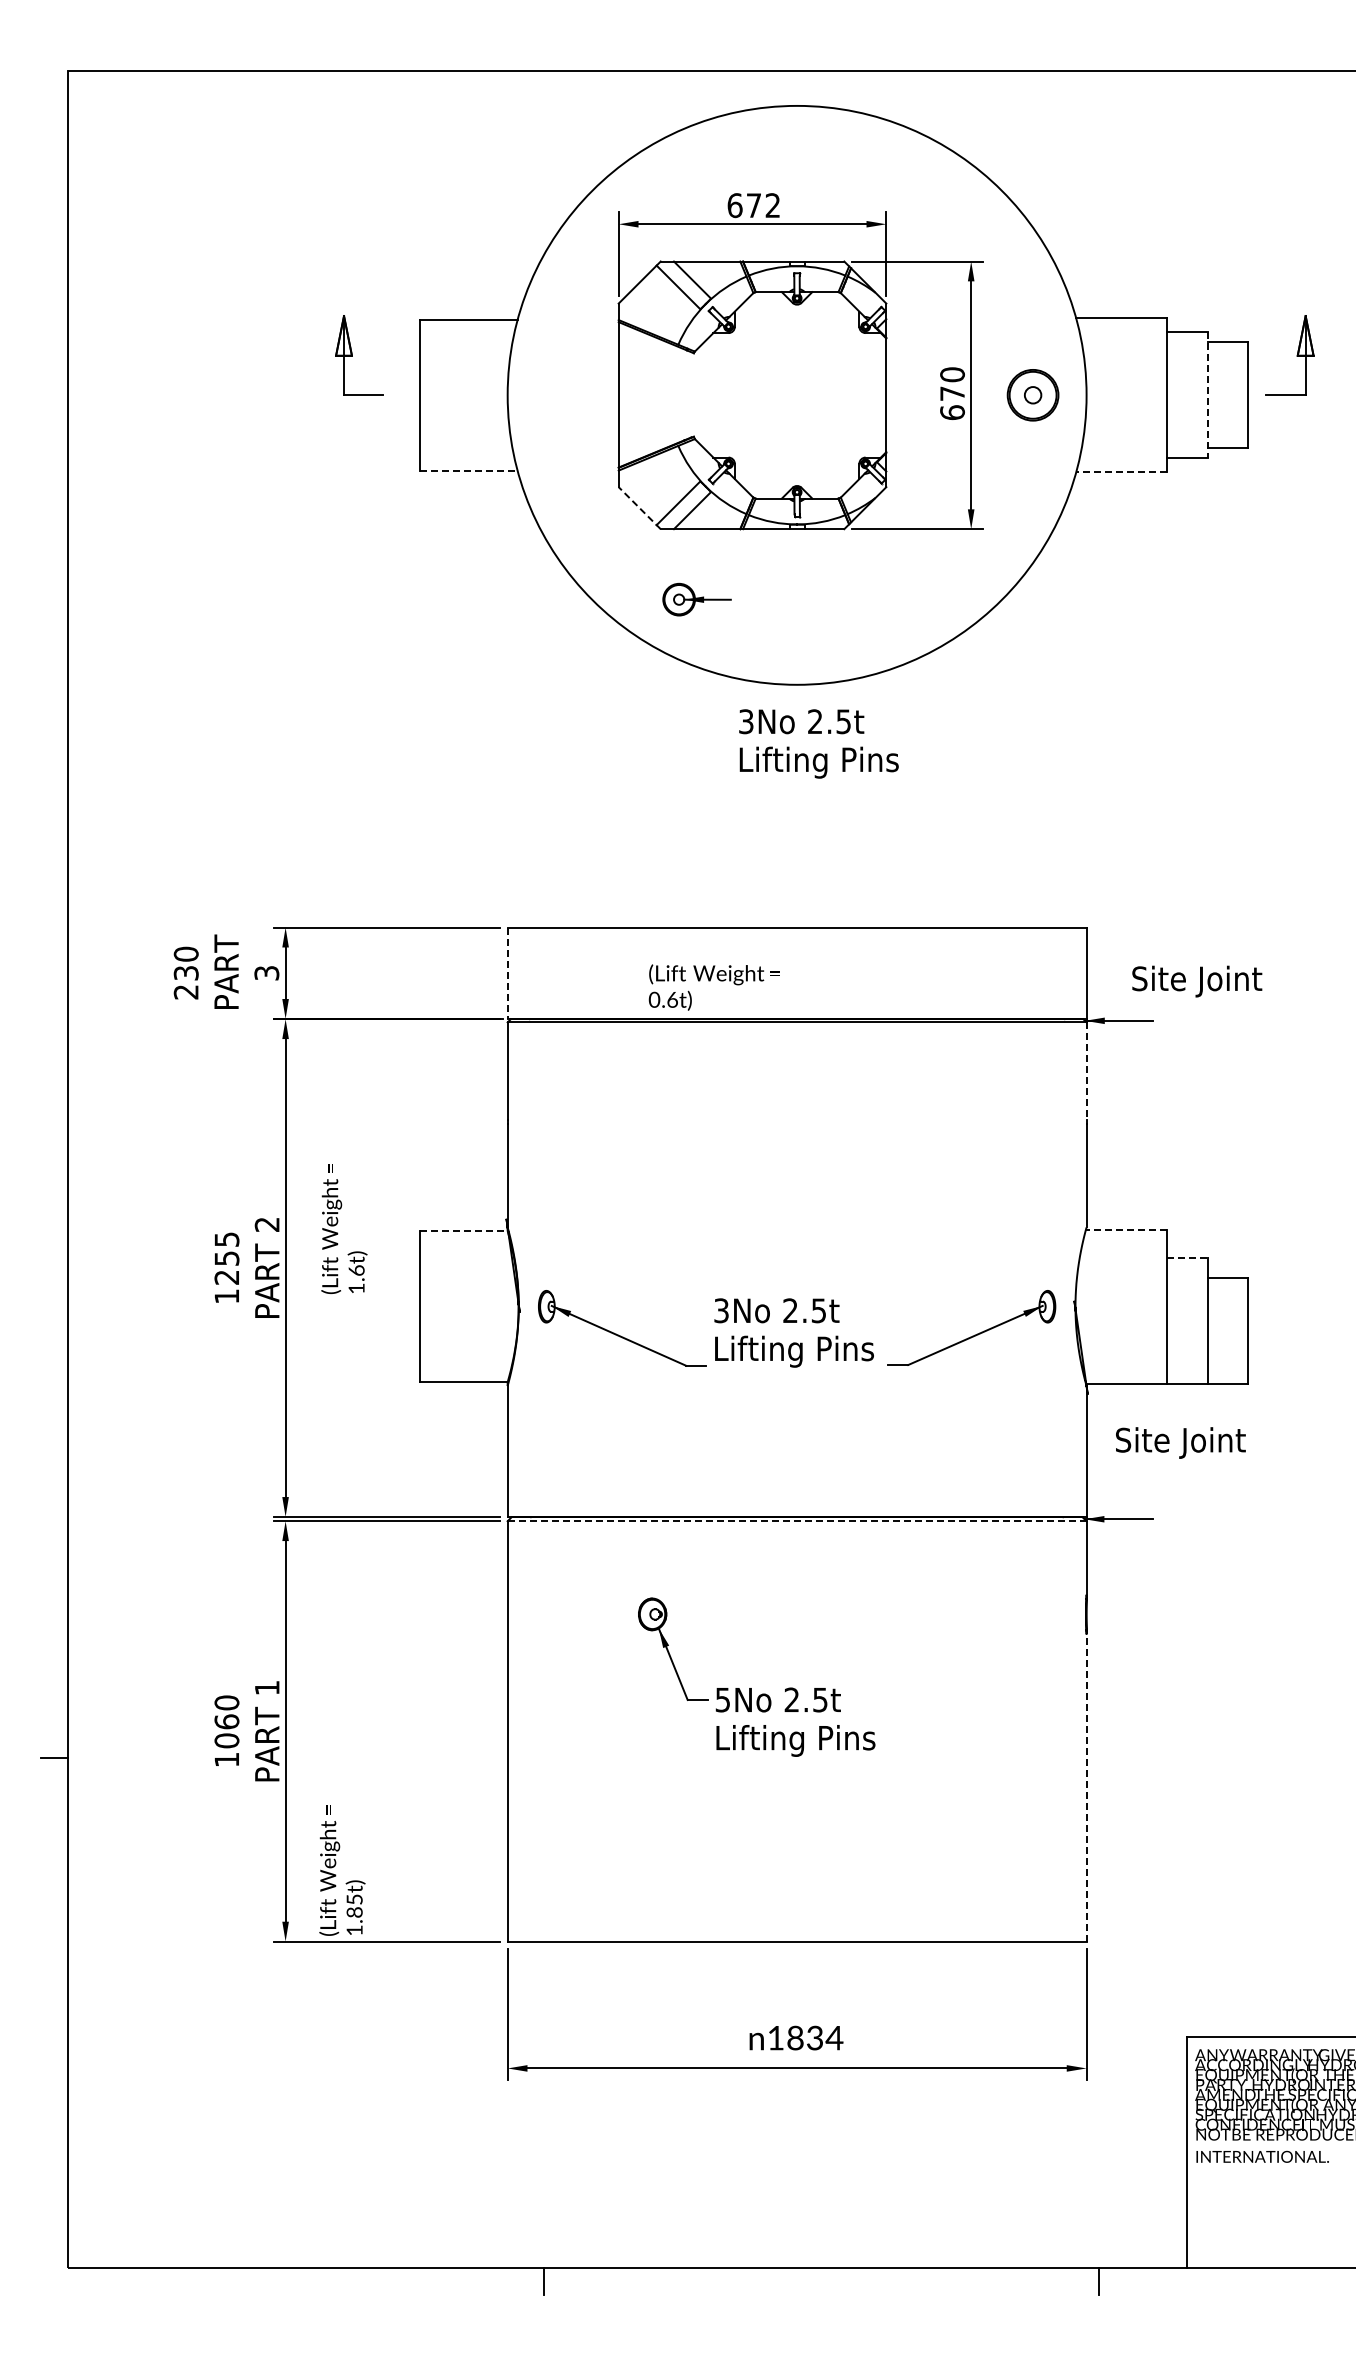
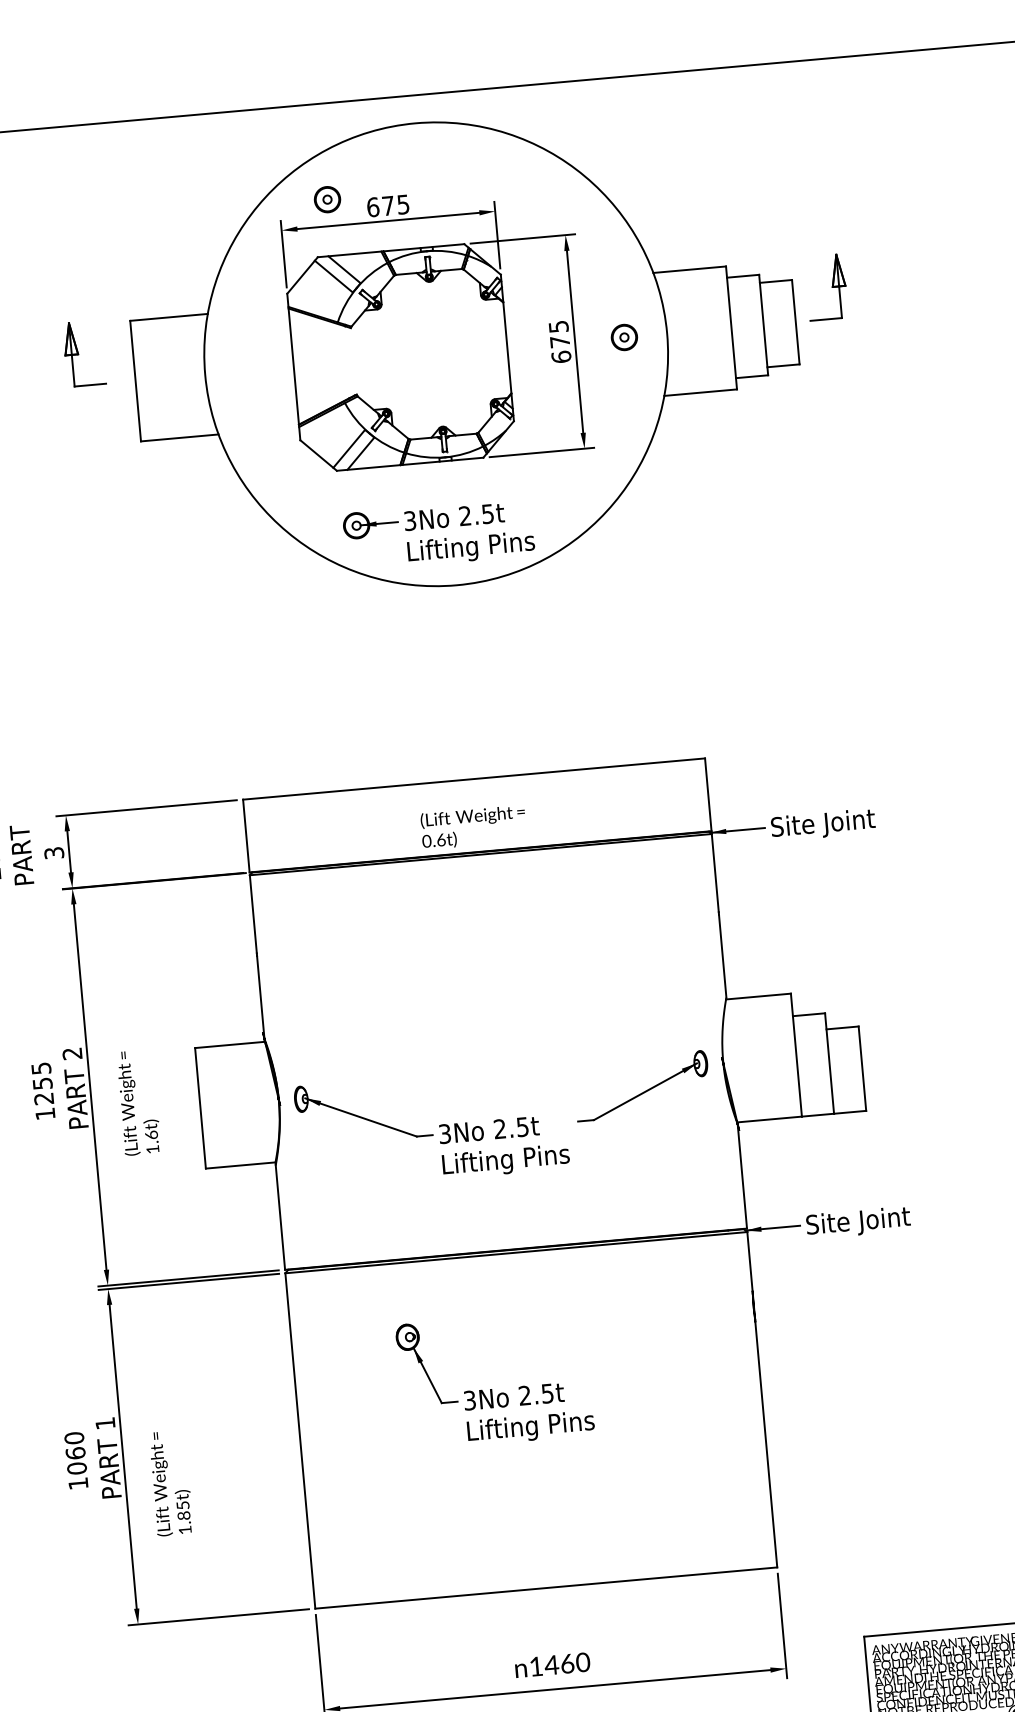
part: (678, 190) -> (326, 199), added
text: (772, 205) -> (403, 204), 672 -> 675
text: (952, 374) -> (558, 326), 670 -> 675
part: (1032, 395) -> (624, 337), size x0.62
line: (1207, 395) -> (763, 325), dashed -> solid
line: (469, 470) -> (180, 437), dashed -> solid
line: (1121, 472) -> (700, 392), dashed -> solid
line: (639, 508) -> (318, 455), dashed -> solid
text: (818, 743) -> (469, 533), moved
line: (507, 973) -> (246, 836), dashed -> solid
text: (1197, 981) -> (823, 824), moved
text: (713, 987) -> (473, 827), moved
line: (1086, 1071) -> (715, 873), dashed -> solid
text: (344, 1228) -> (138, 1102), moved
line: (1126, 1229) -> (758, 996), dashed -> solid
line: (464, 1231) -> (230, 1045), dashed -> solid
line: (1187, 1257) -> (809, 1014), dashed -> solid
text: (793, 1332) -> (503, 1146), moved
text: (1180, 1442) -> (858, 1222), moved
line: (796, 1521) -> (515, 1252), dashed -> solid
text: (723, 1699) -> (470, 1400), 5No -> 3No
line: (1086, 1785) -> (766, 1442), dashed -> solid
text: (342, 1870) -> (171, 1483), moved
text: (814, 2037) -> (567, 1663), 1834 -> 1460

